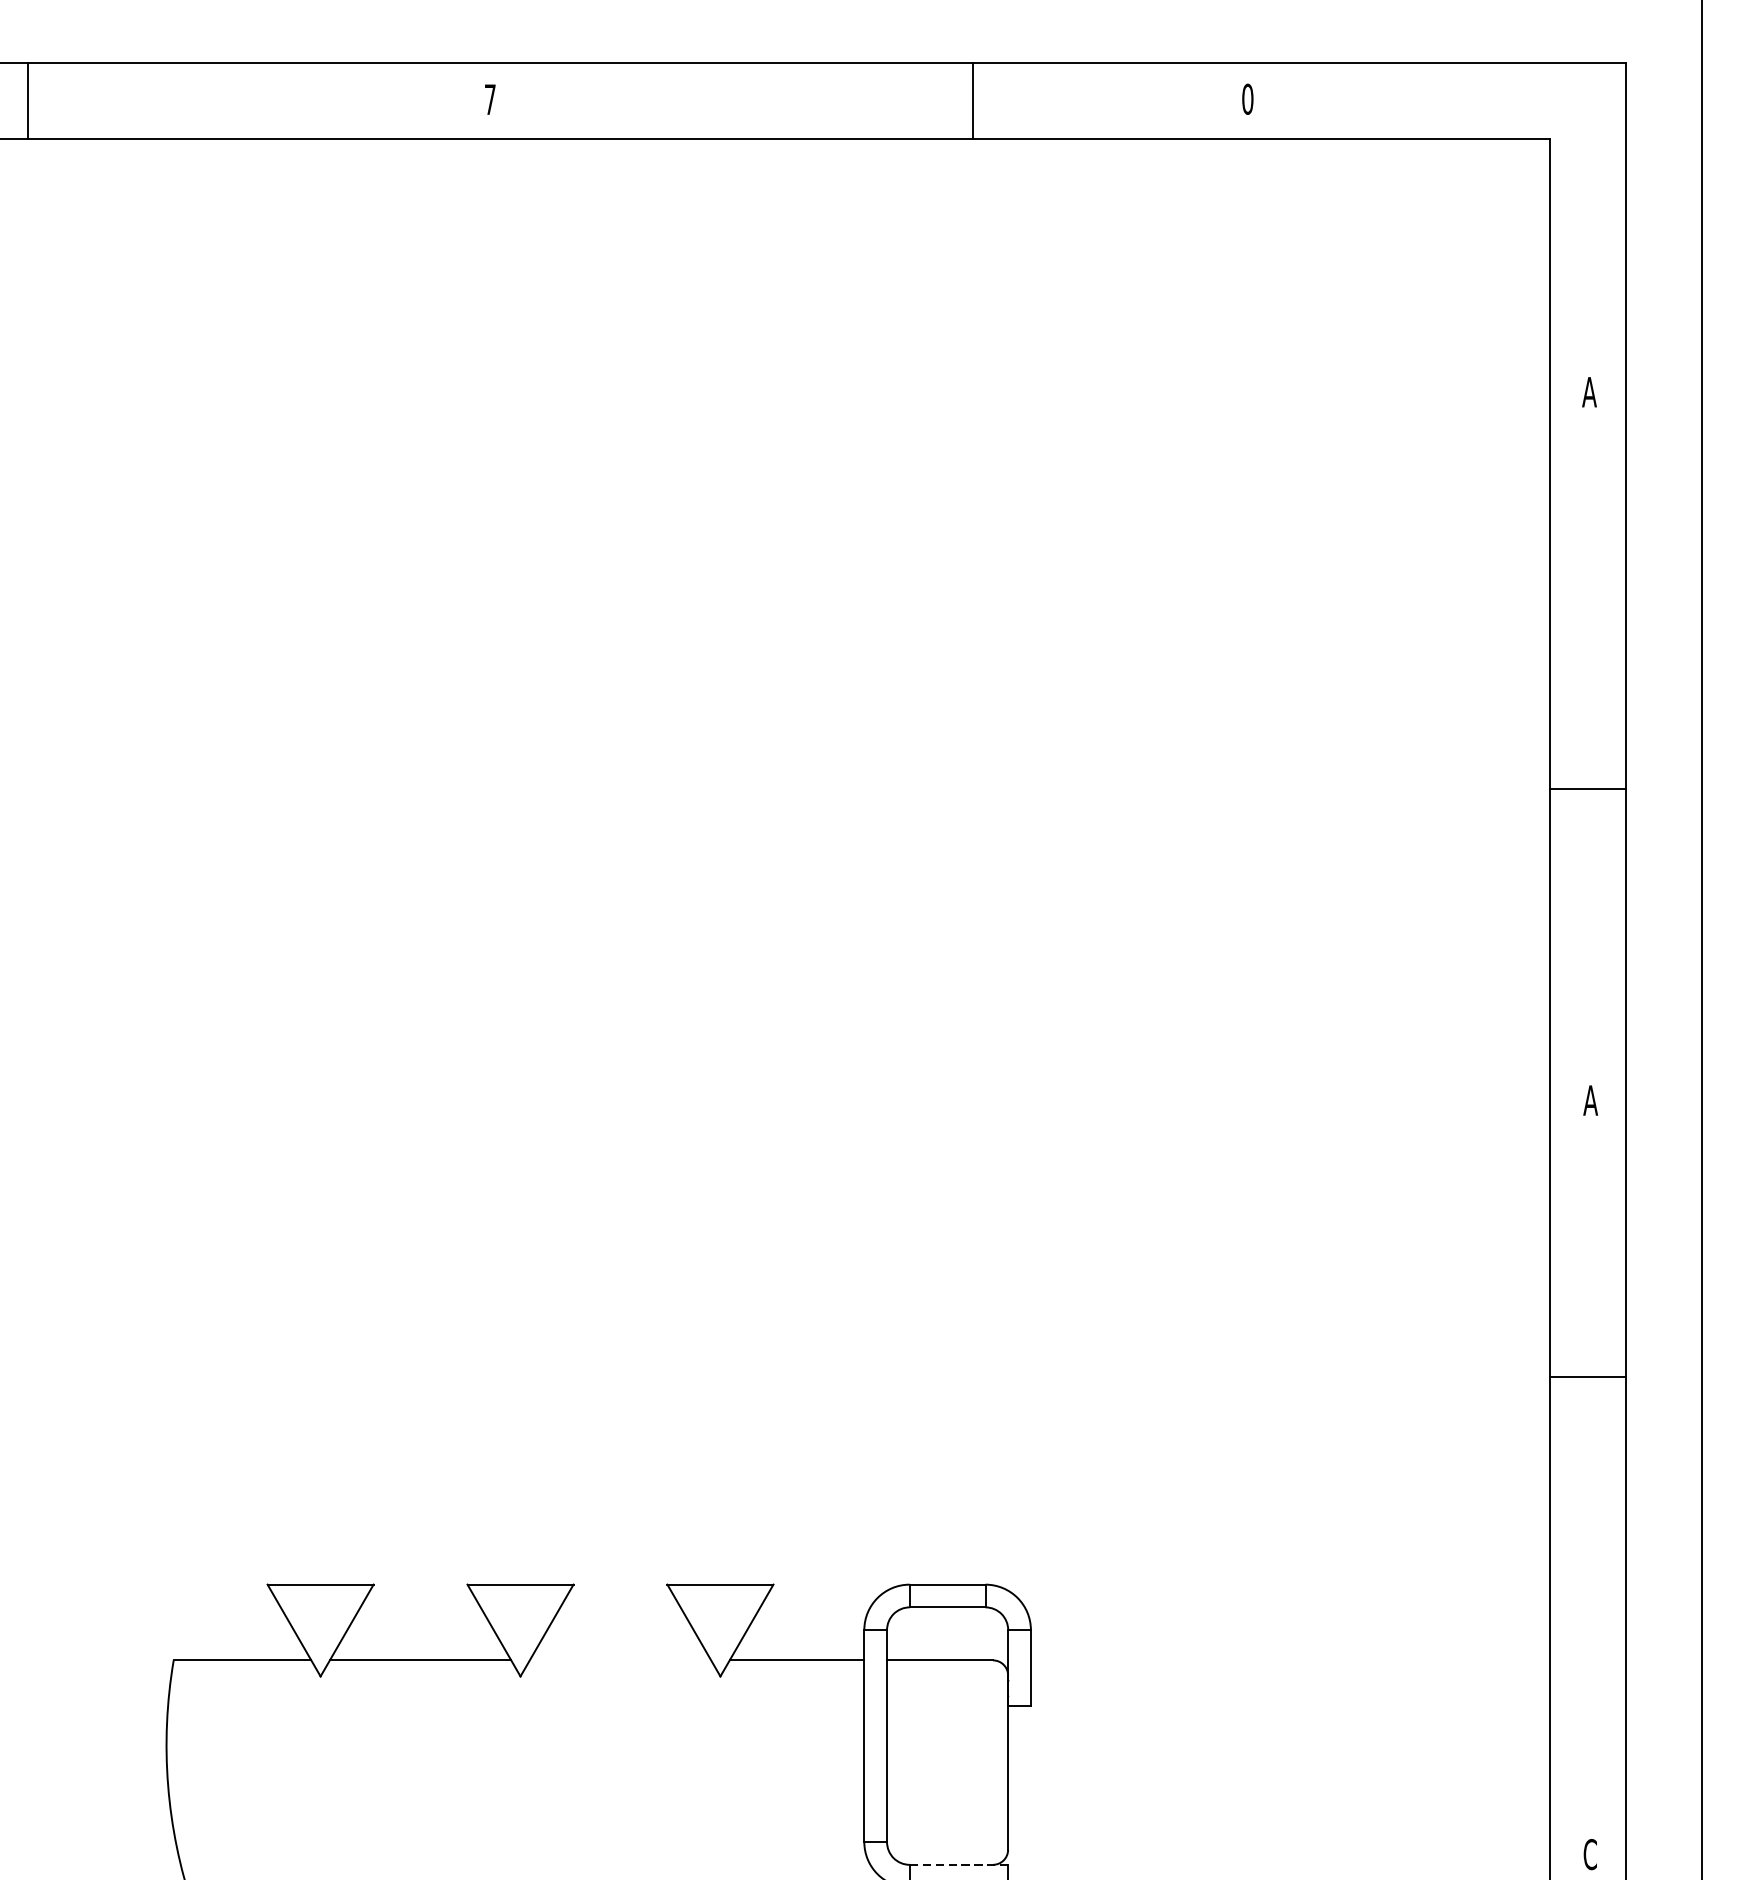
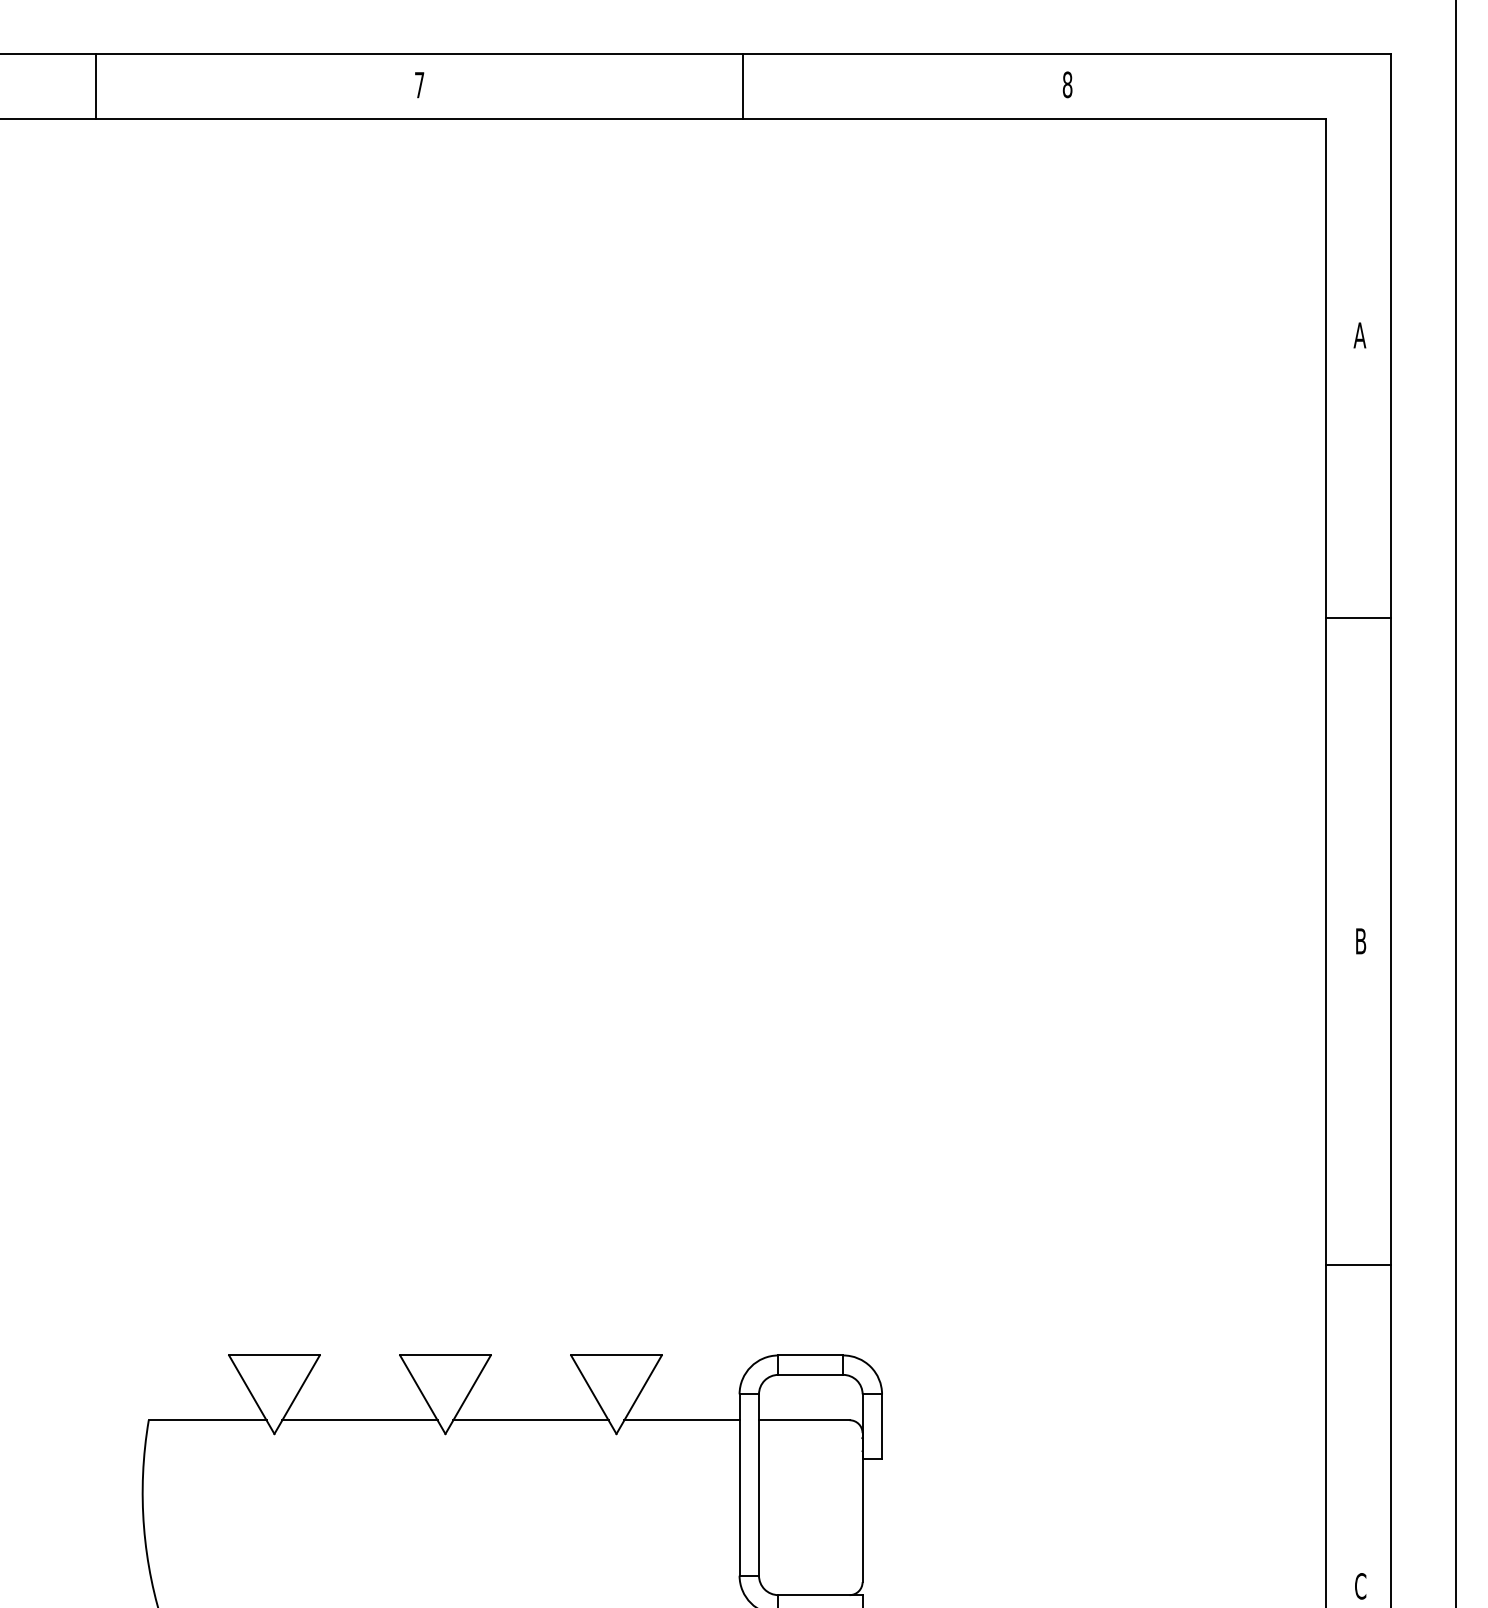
text: (1247, 98) -> (1067, 84), 0 -> 8
line: (28, 101) -> (95, 86), moved
line: (972, 101) -> (743, 86), moved
line: (1587, 788) -> (1358, 617), moved
text: (1590, 1100) -> (1360, 941), A -> B
line: (1587, 1376) -> (1358, 1265), moved
line: (619, 1660) -> (530, 1420), added
line: (958, 1865) -> (820, 1595), dashed -> solid

